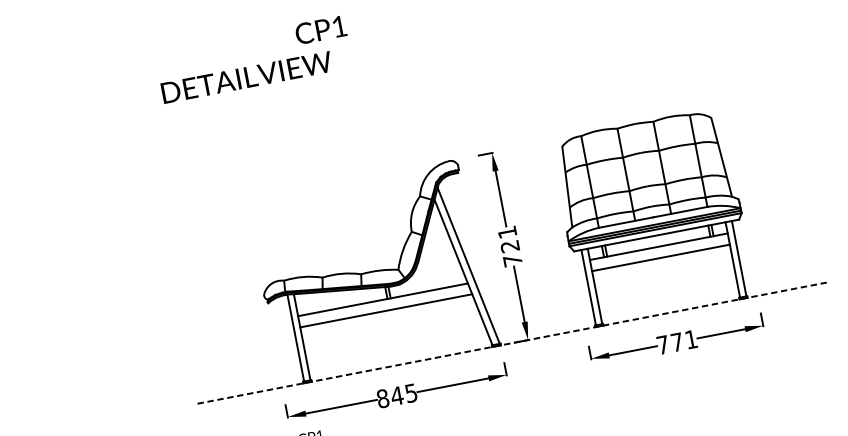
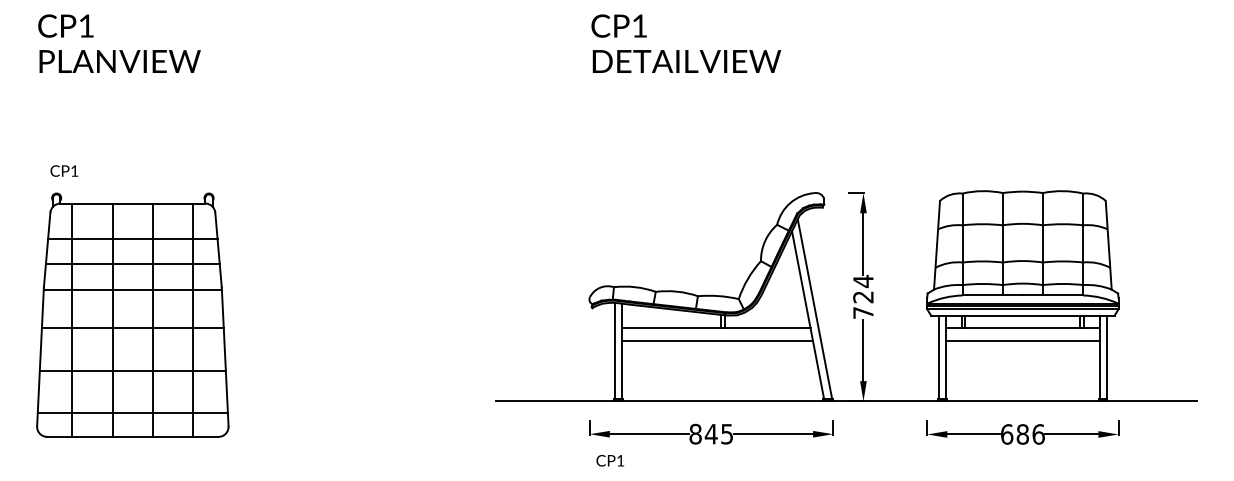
text: (320, 29) -> (618, 25), moved
text: (246, 77) -> (686, 61), moved
text: (507, 232) -> (863, 281), 721 -> 724
text: (676, 342) -> (1022, 434), 771 -> 686
line: (512, 343) -> (846, 401), dashed -> solid

